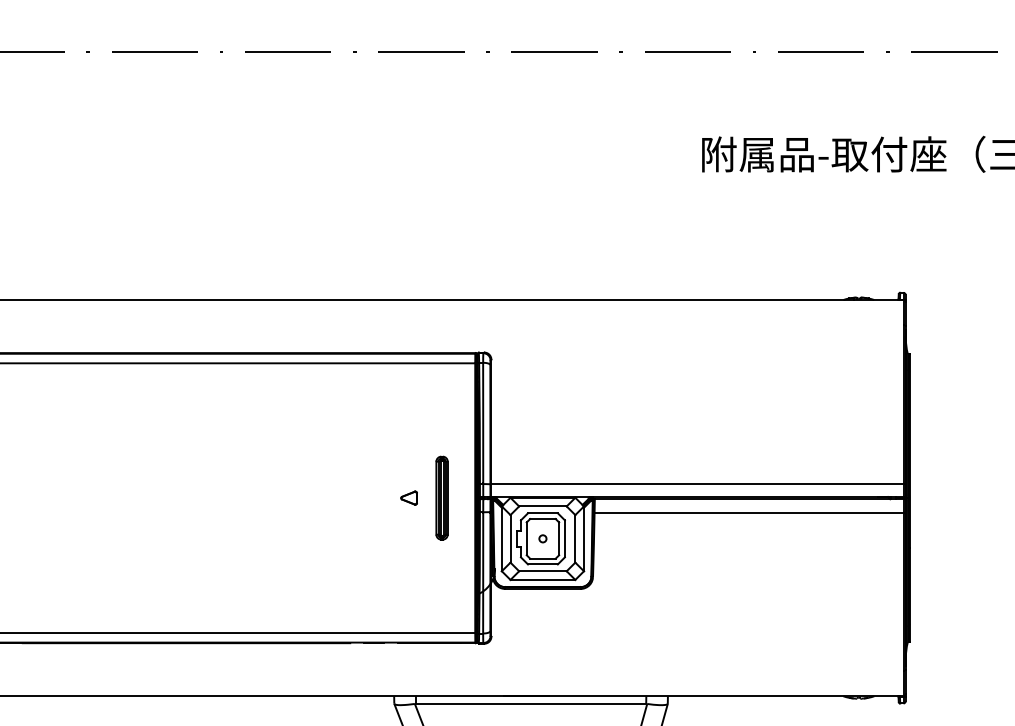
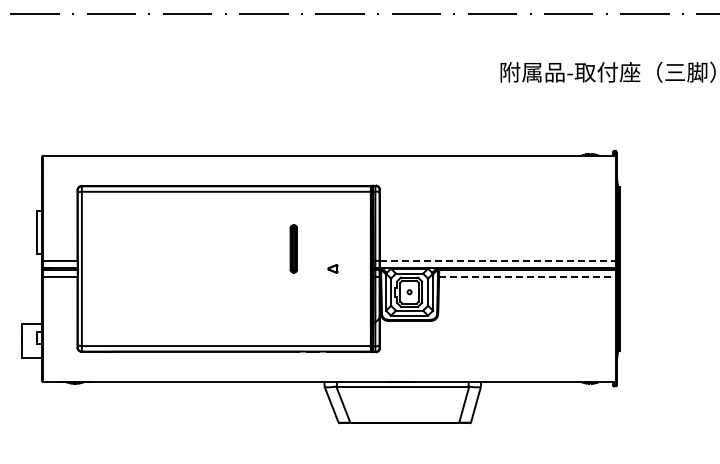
line: (696, 483) -> (497, 260), solid -> dashed
part: (441, 497) -> (293, 248), moved
line: (749, 513) -> (527, 277), solid -> dashed

